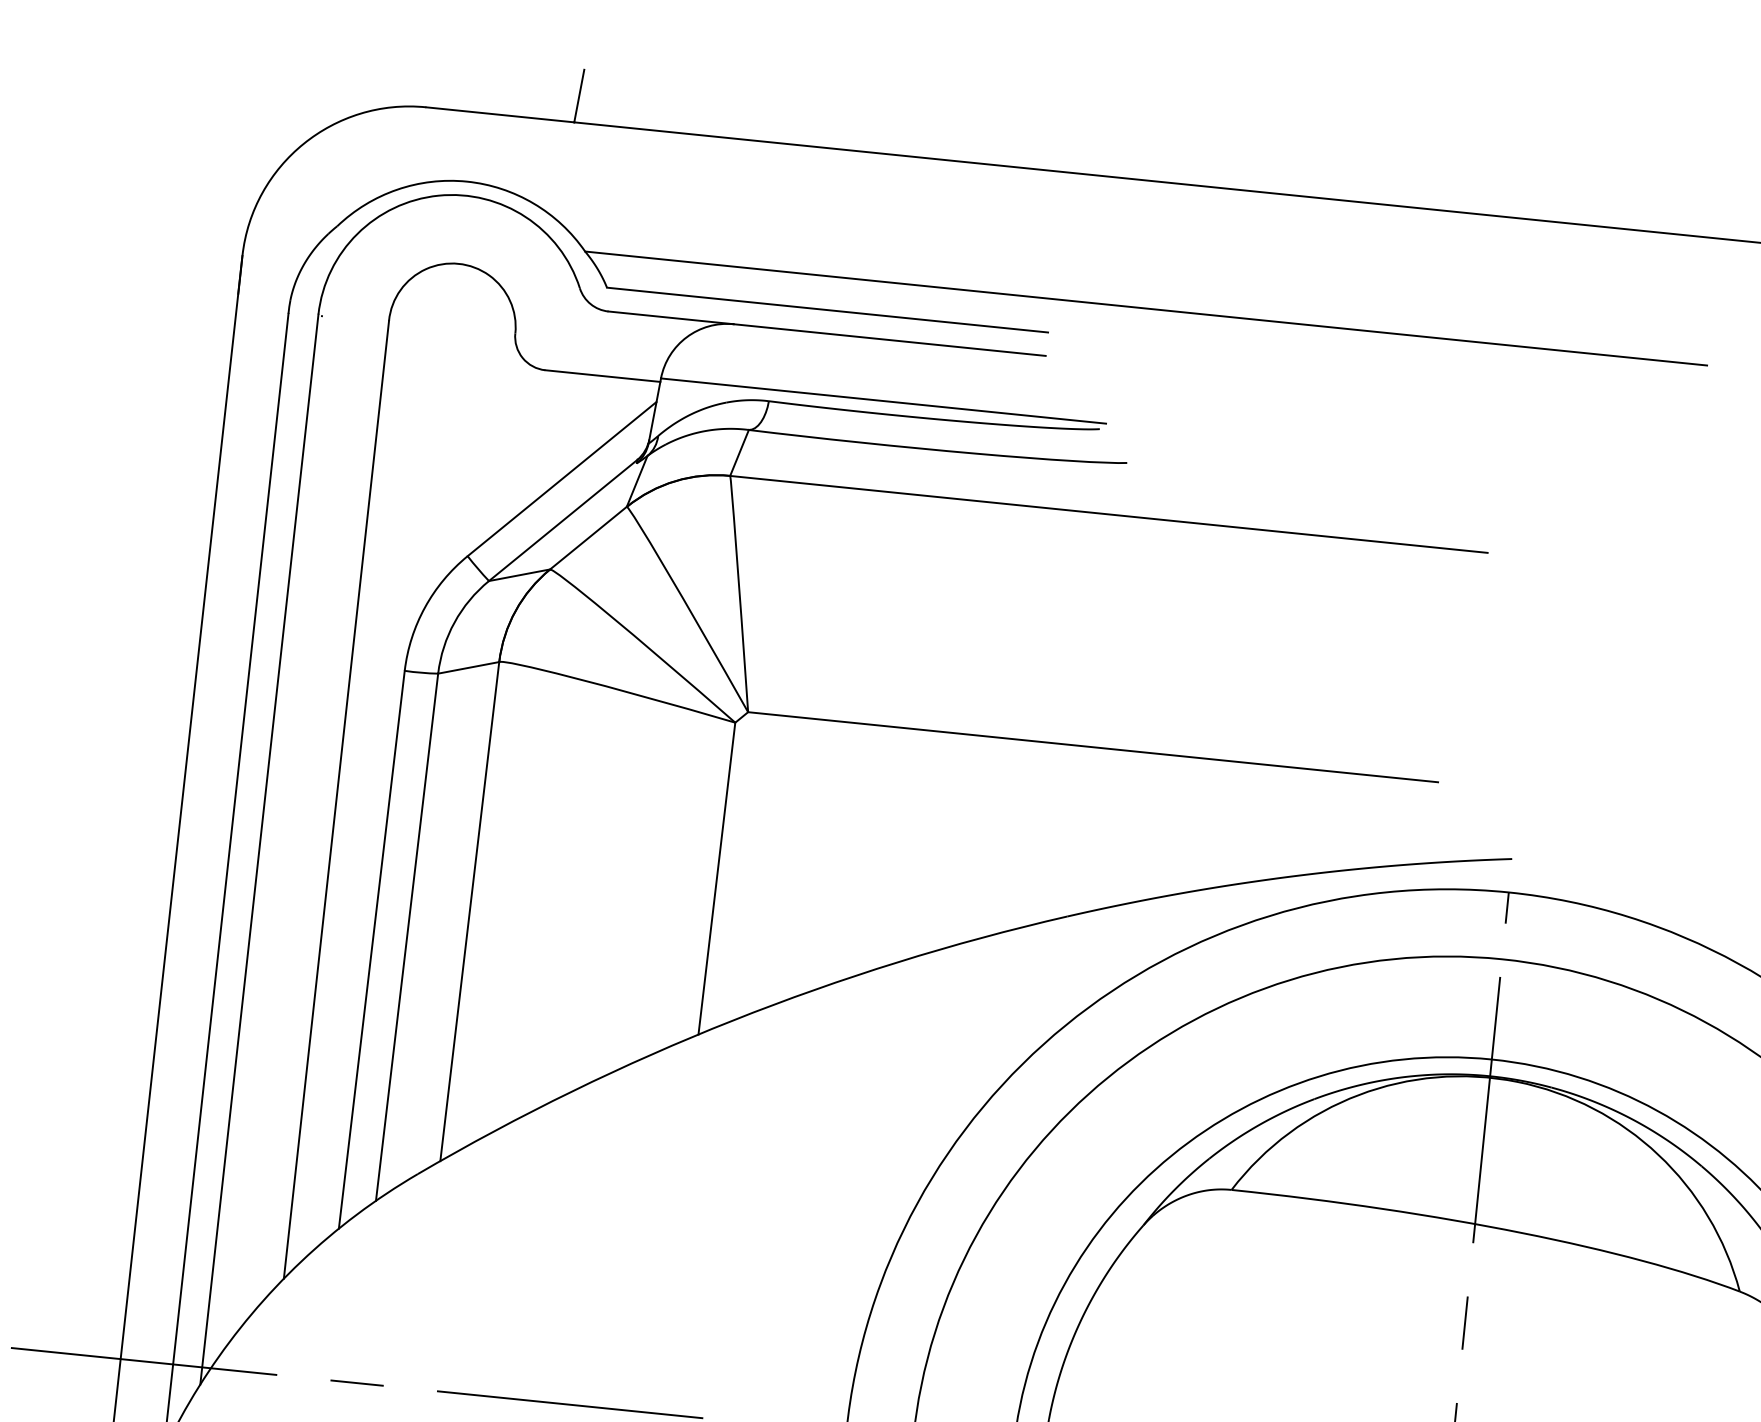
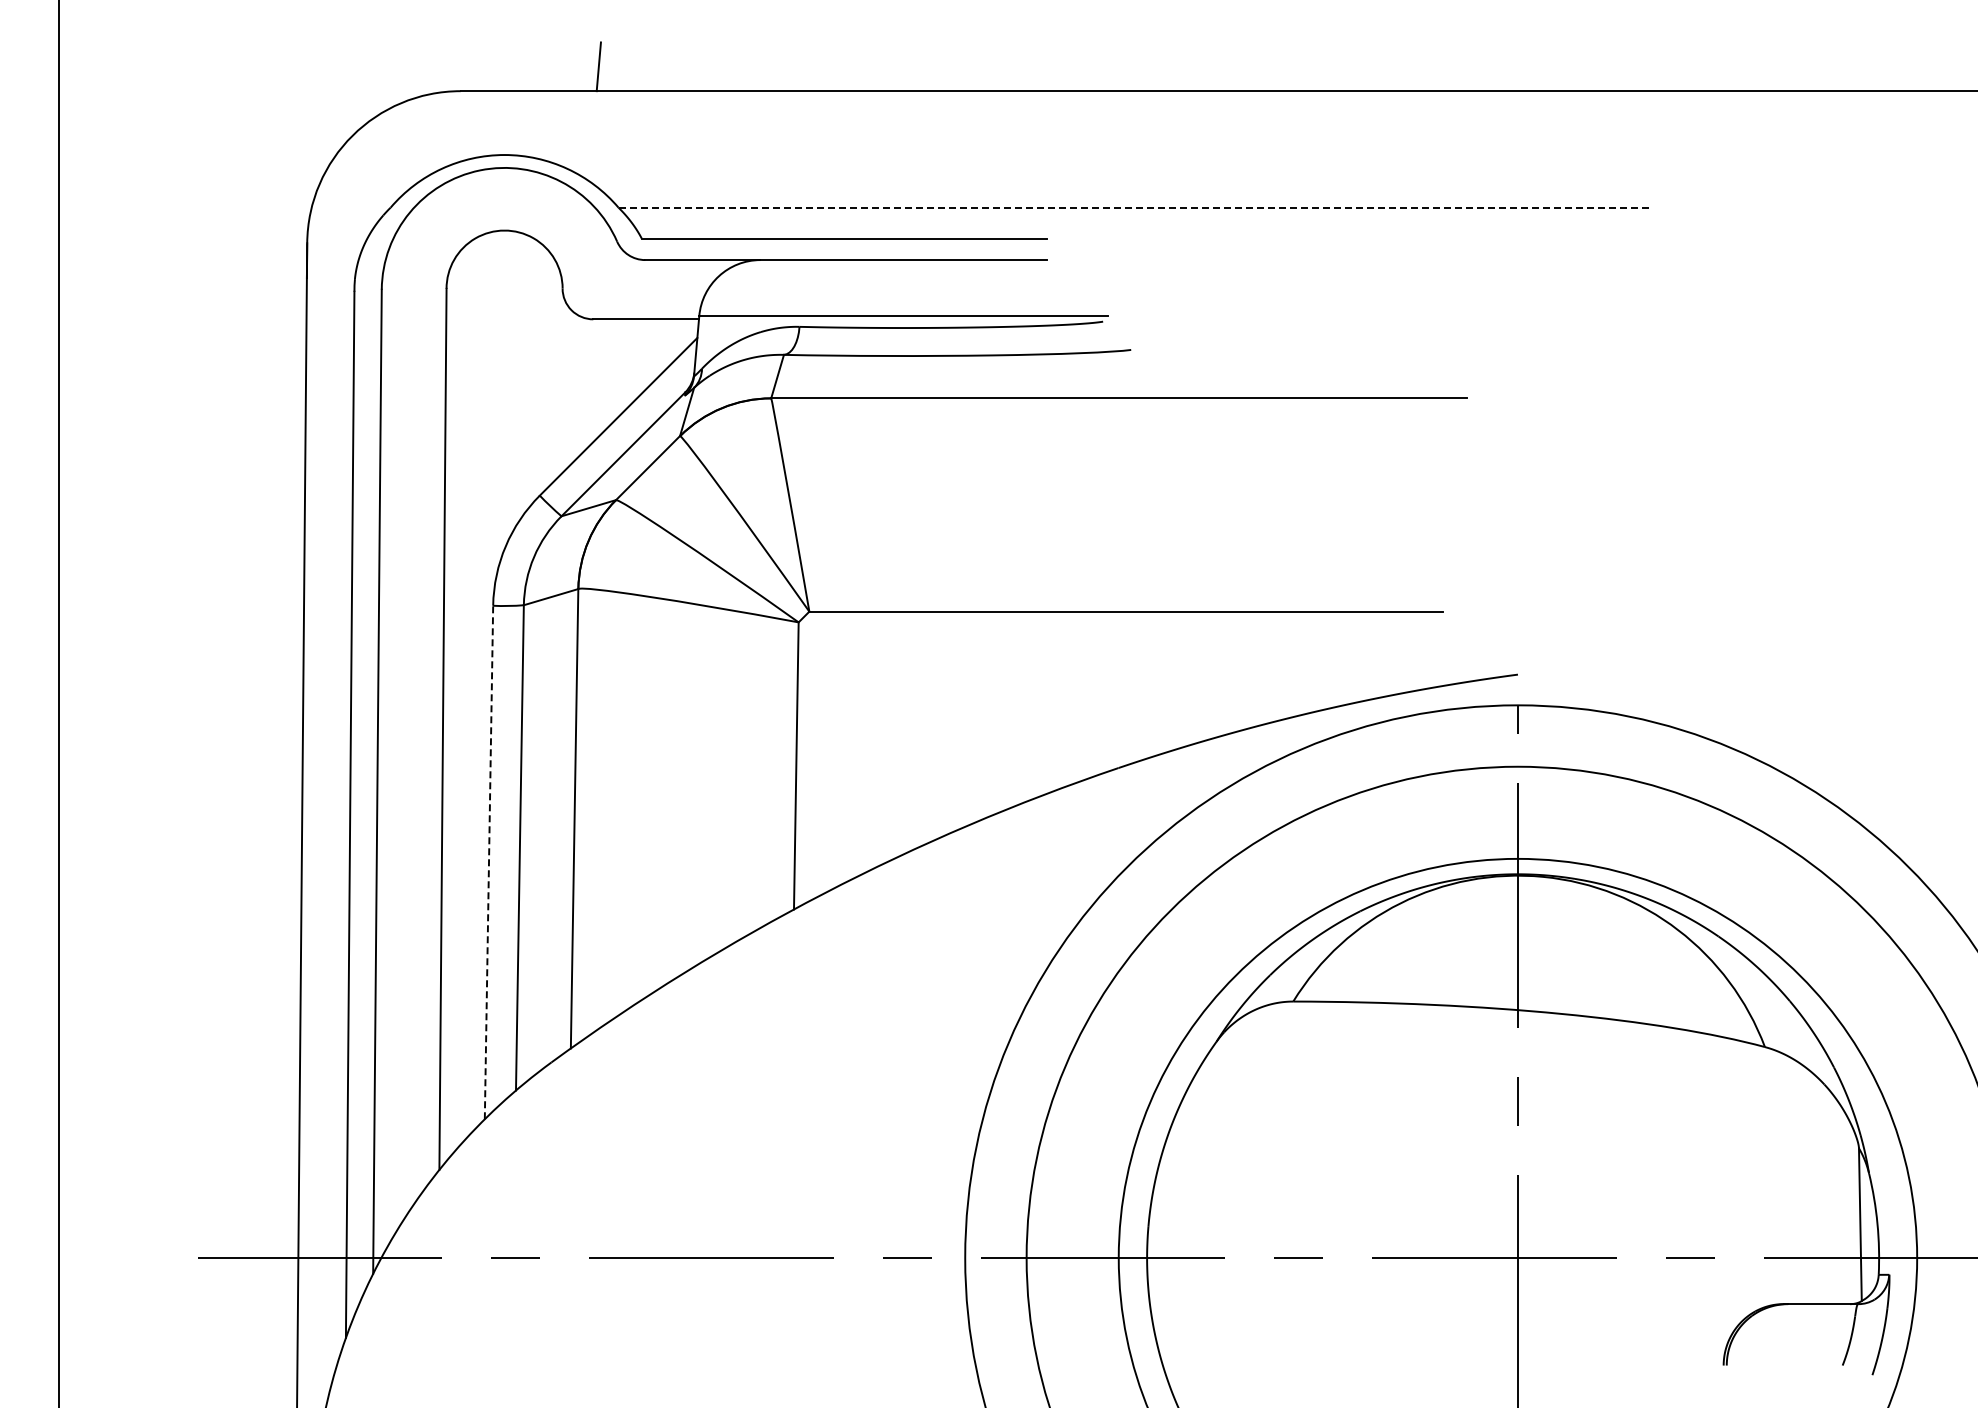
line: (1146, 308) -> (1134, 207), solid -> dashed
line: (372, 949) -> (489, 862), solid -> dashed

